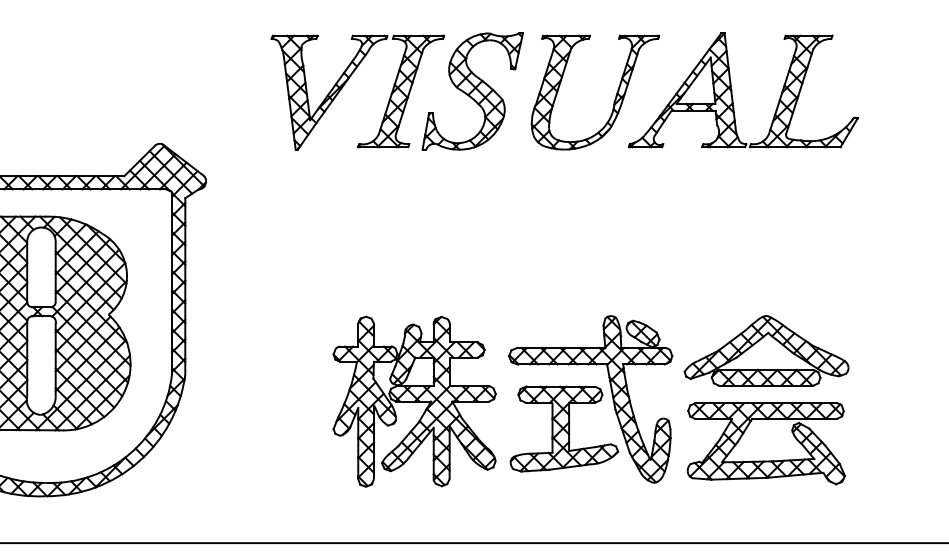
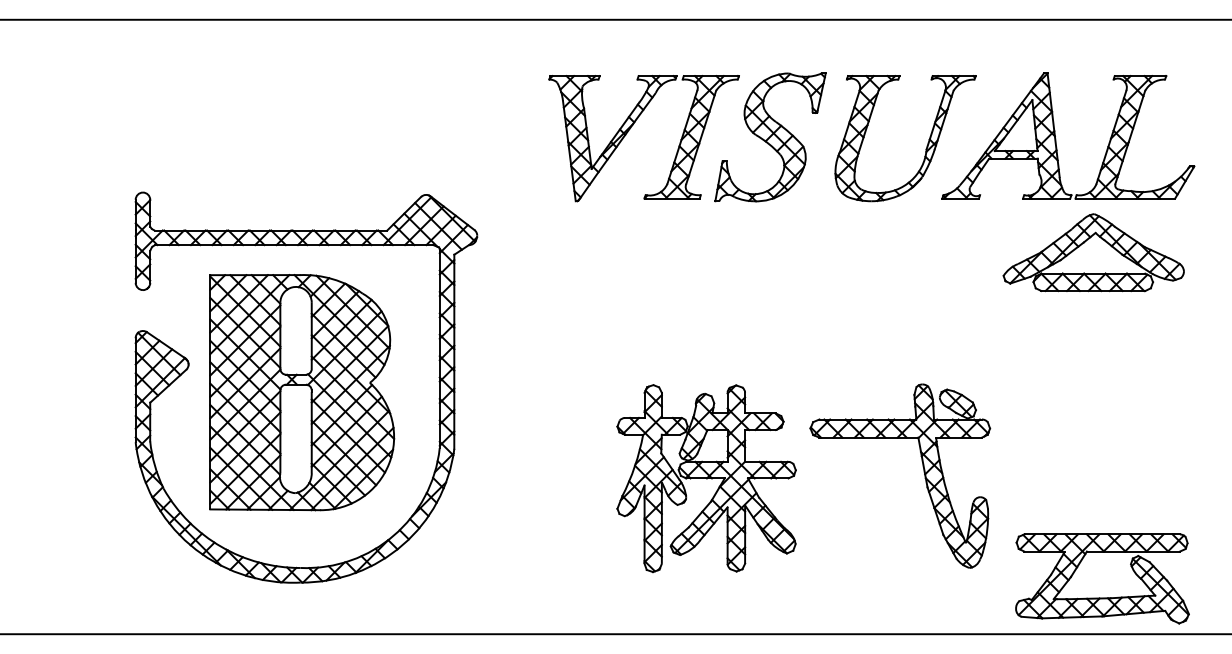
part: (766, 350) -> (1093, 252), moved
part: (564, 428) -> (871, 508), removed
part: (766, 460) -> (1102, 597), moved

